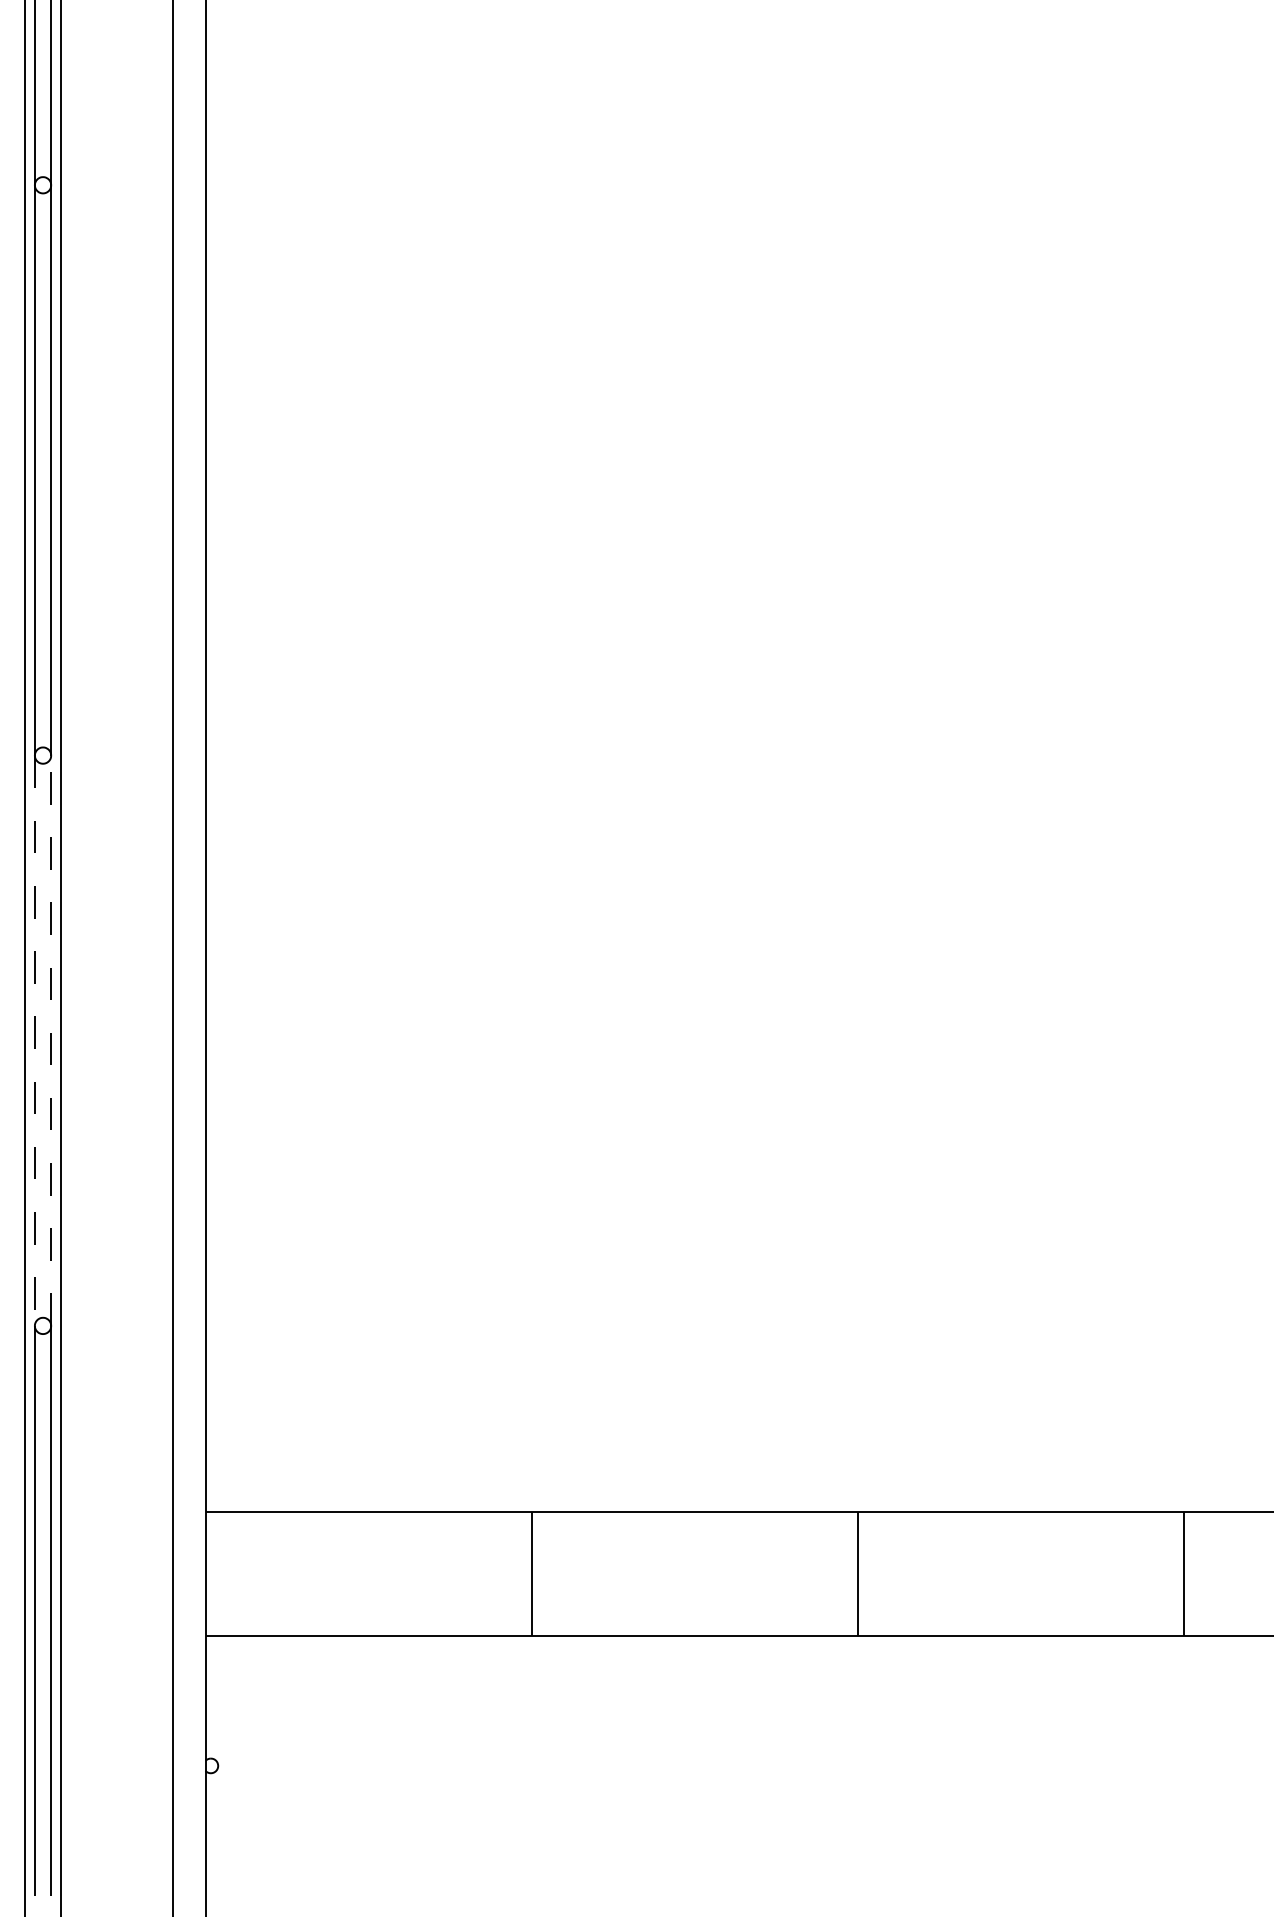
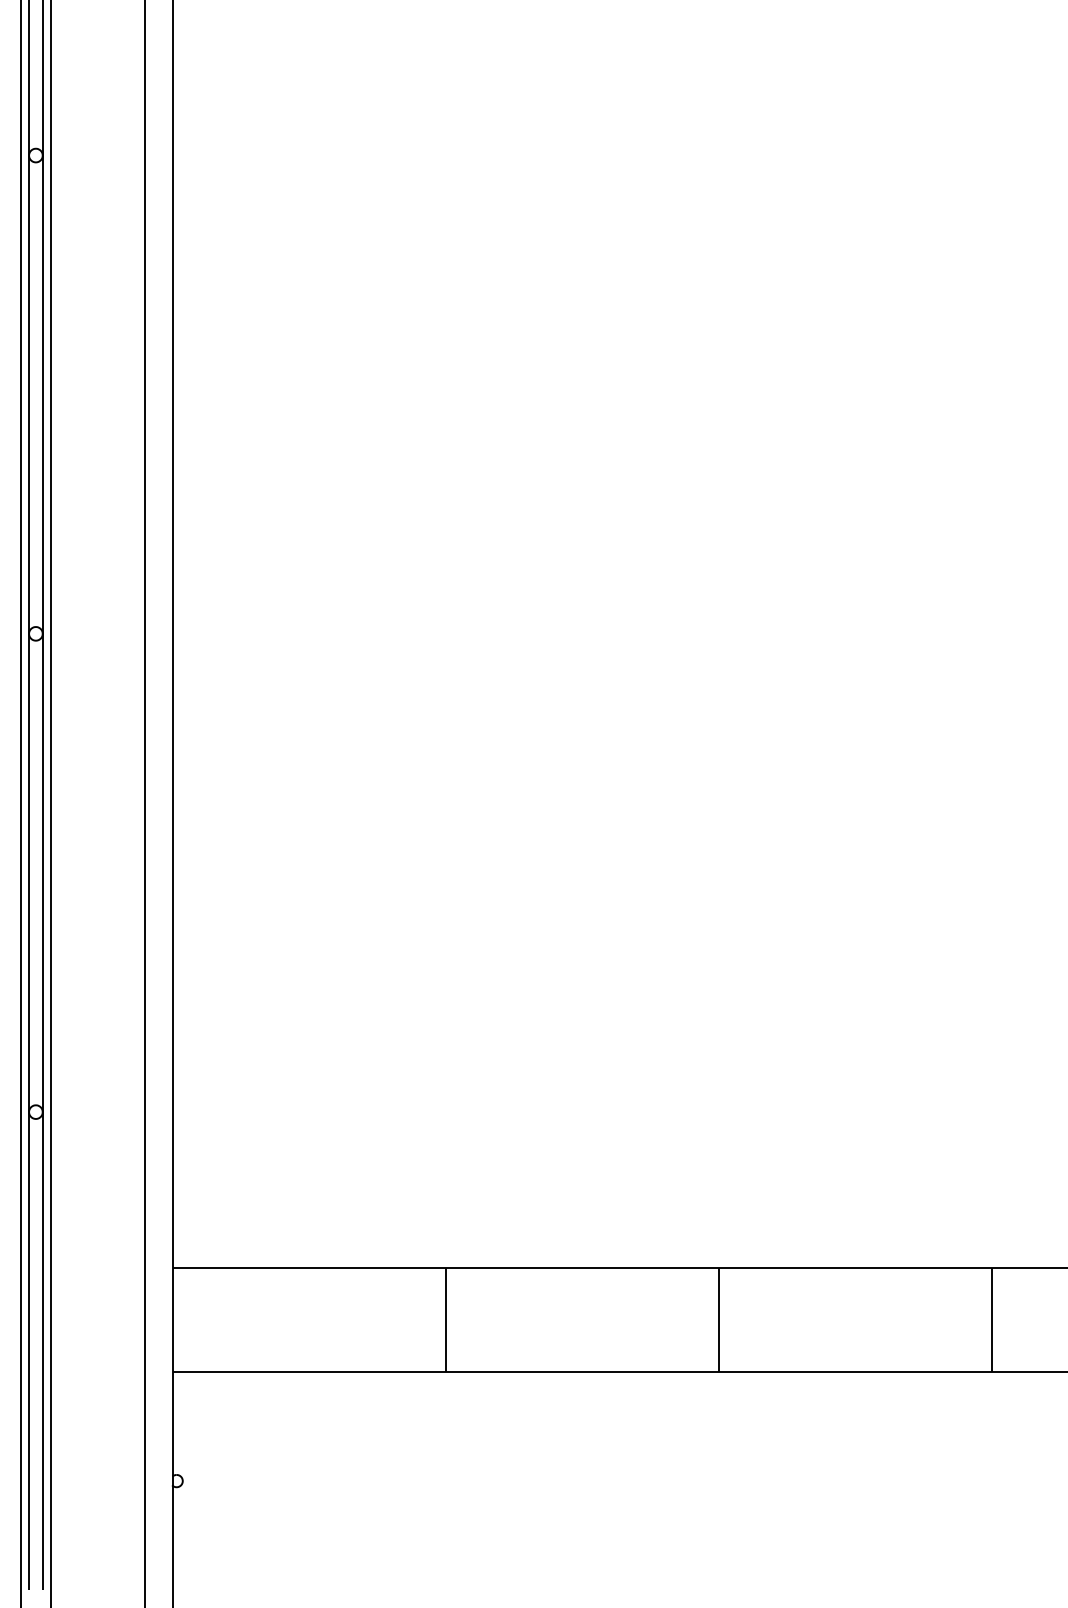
line: (51, 1040) -> (42, 872), dashed -> solid
line: (34, 1041) -> (28, 873), dashed -> solid

